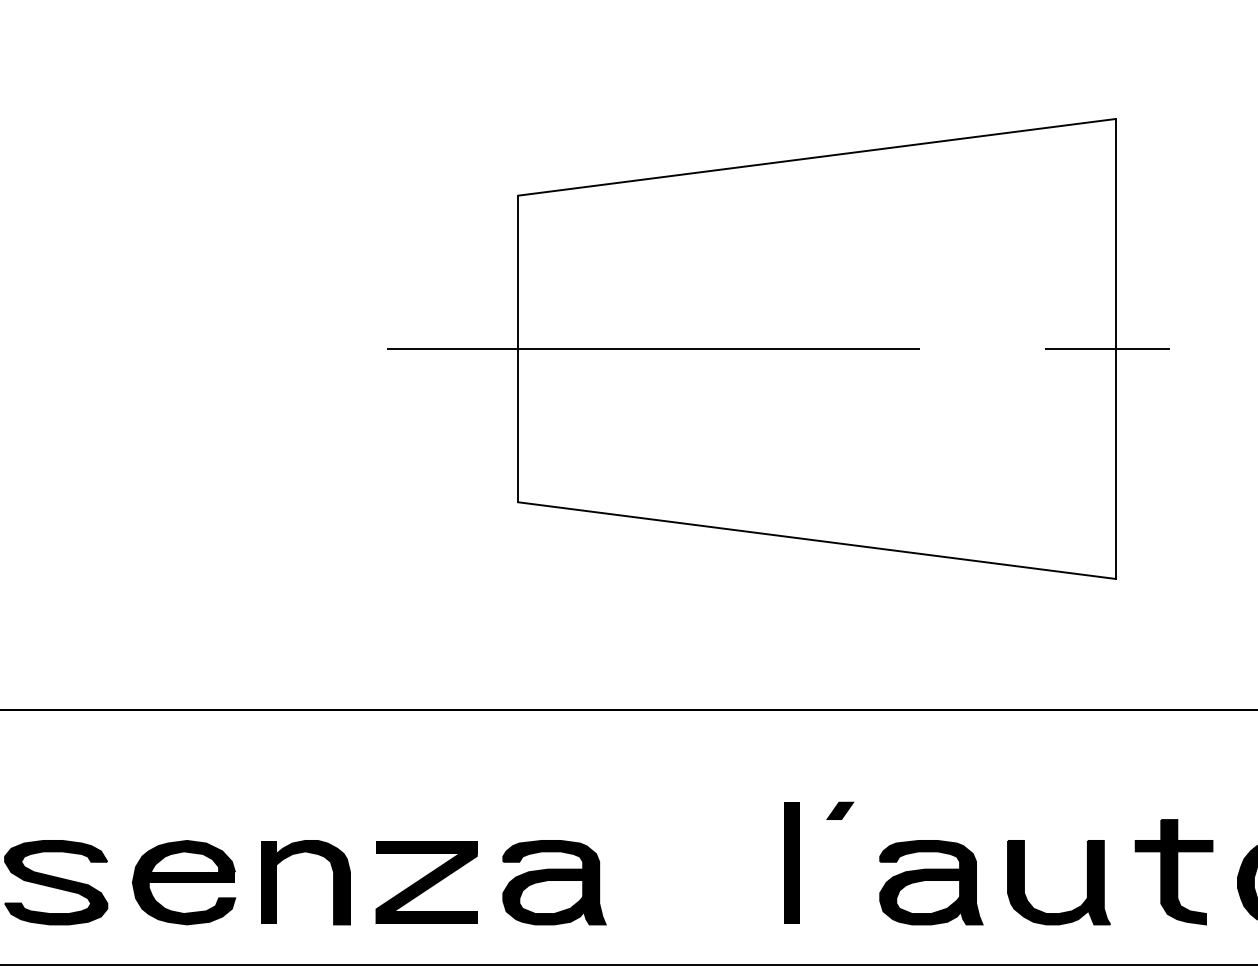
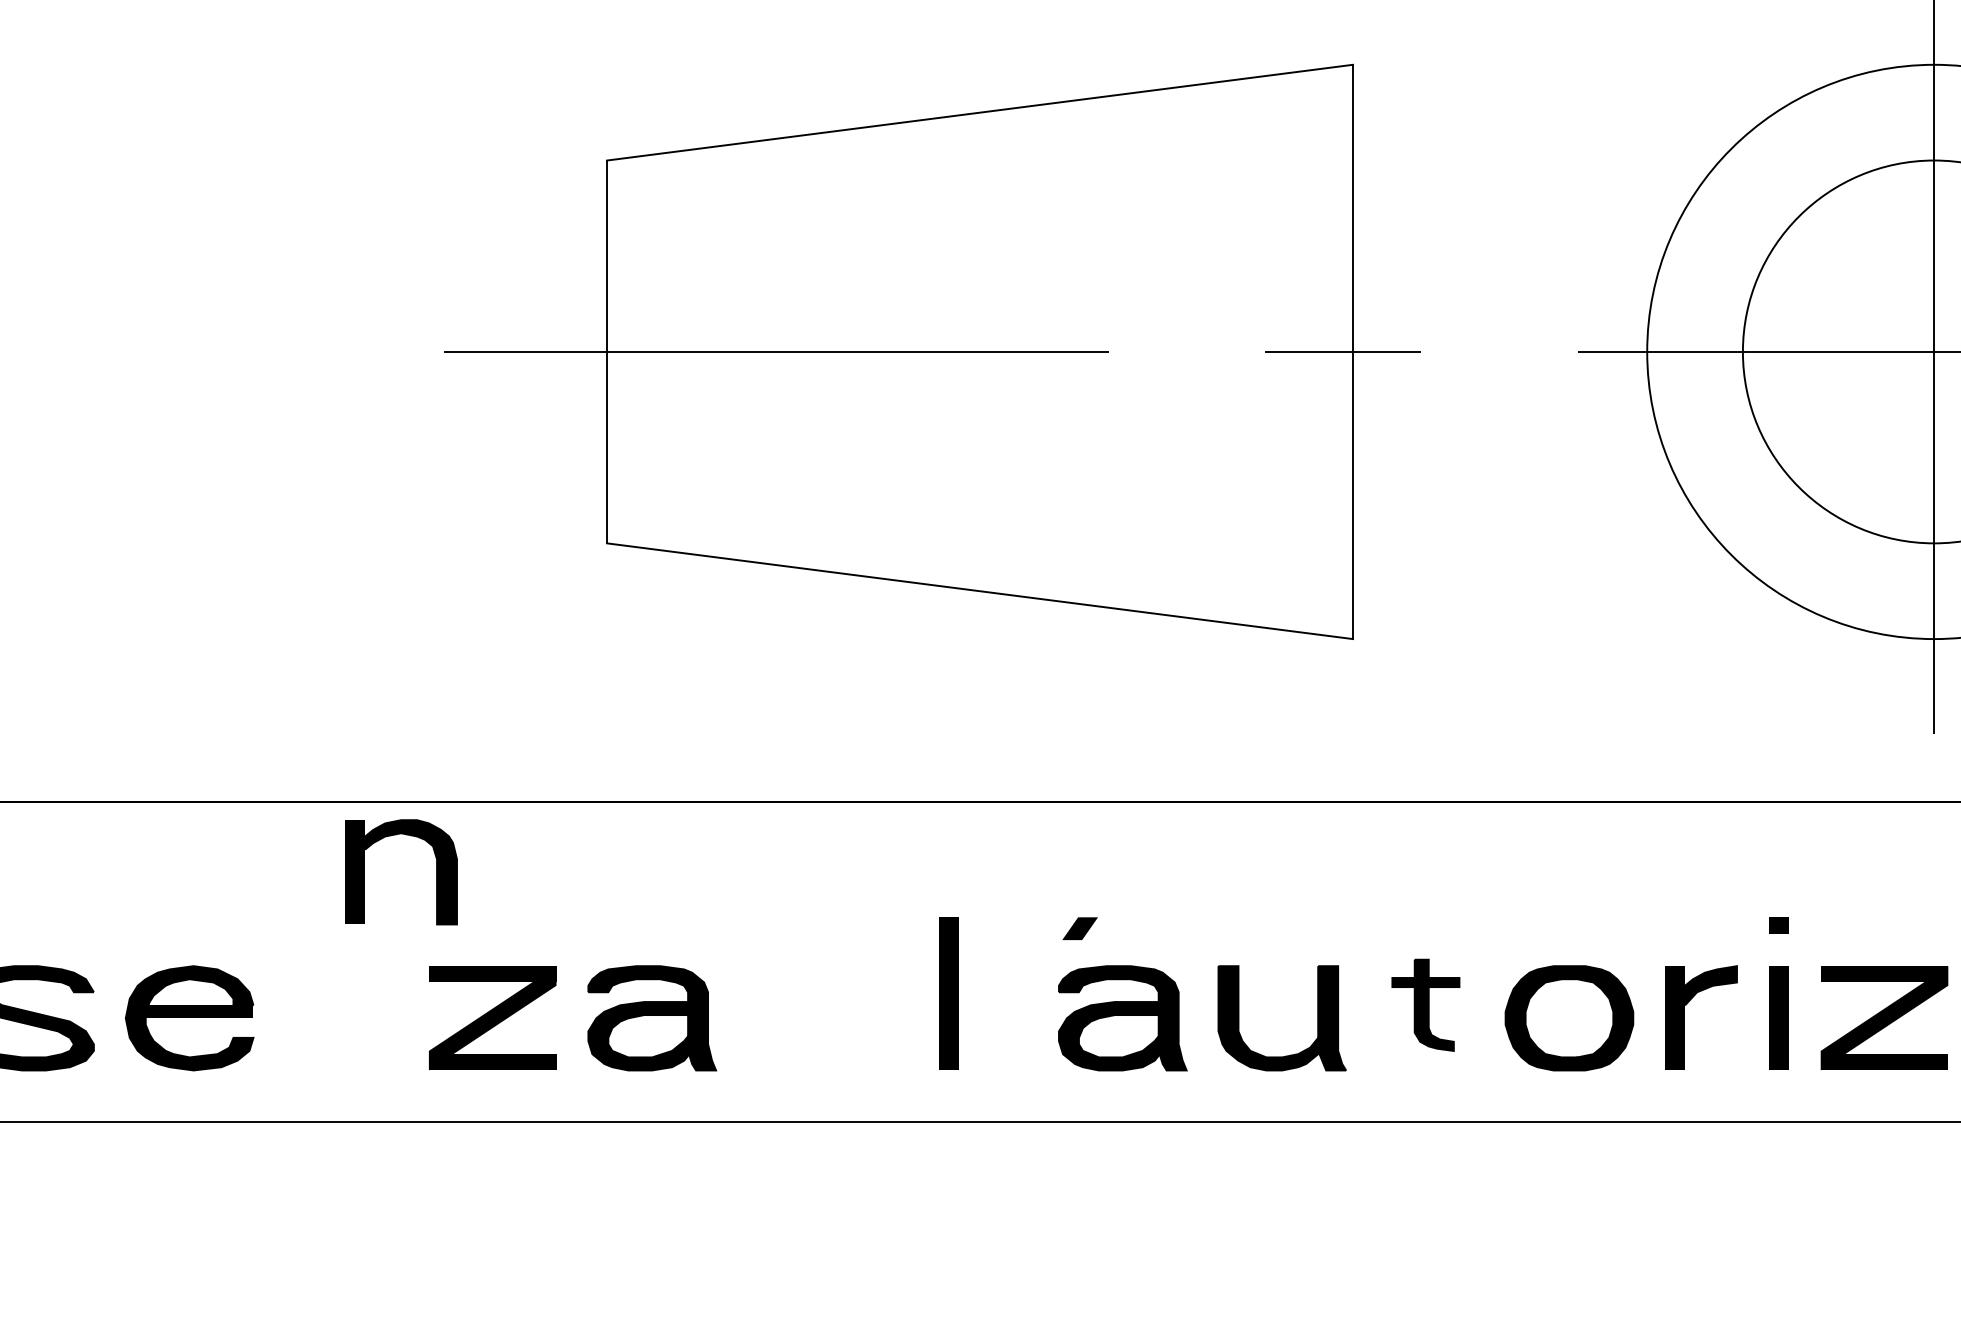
part: (839, 810) -> (1079, 928), moved
part: (1173, 872) -> (1425, 1005), size x0.7
part: (333, 882) -> (436, 872), moved

